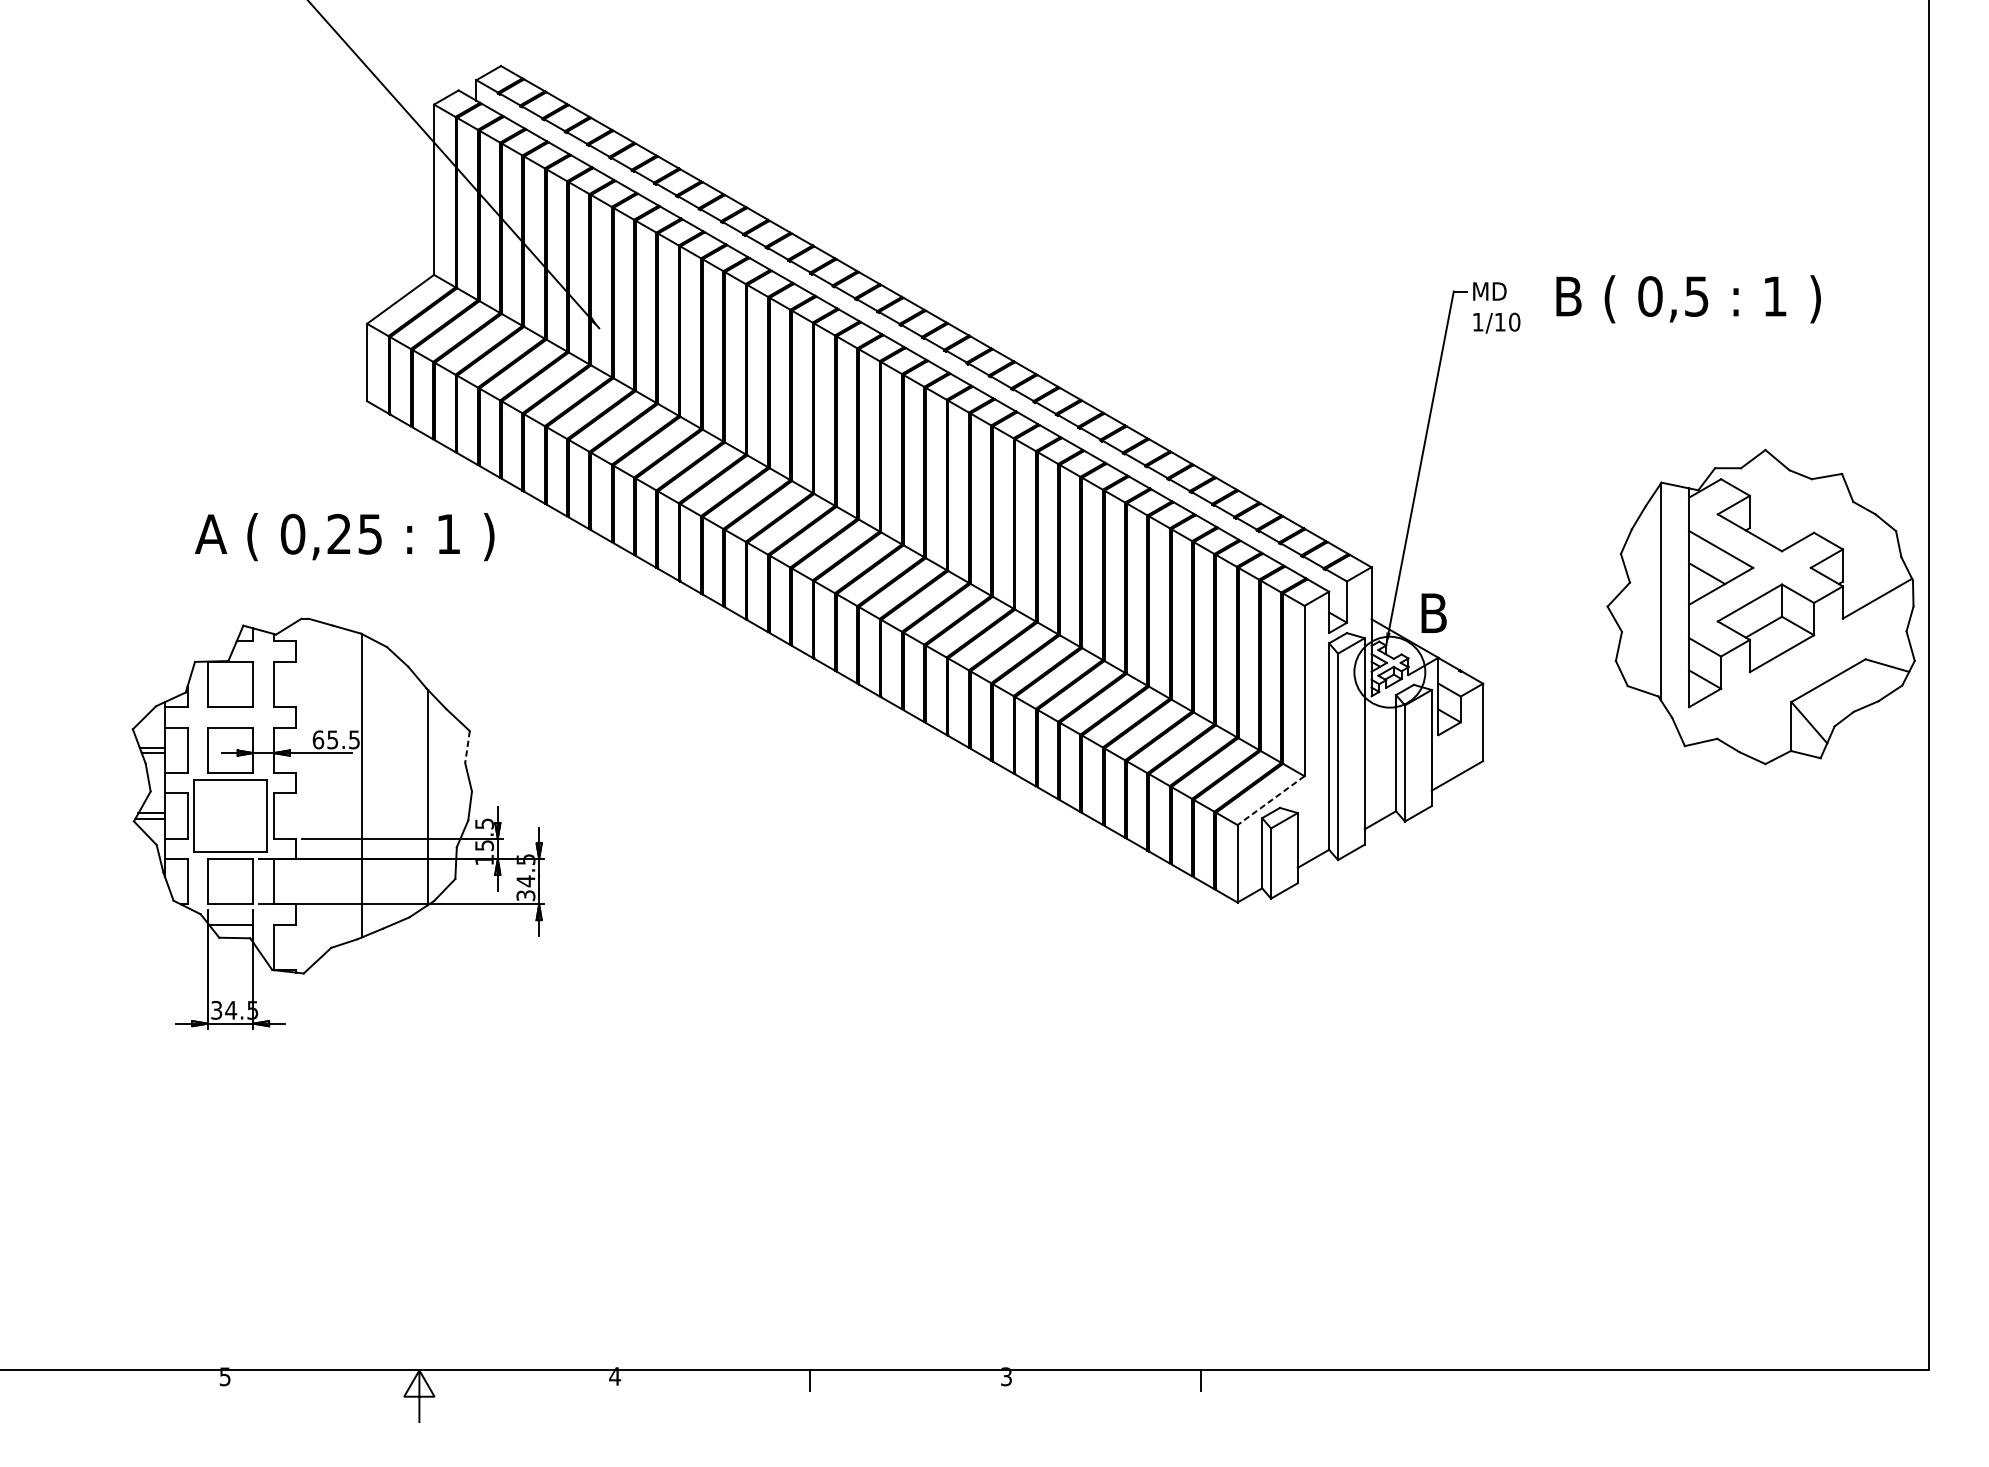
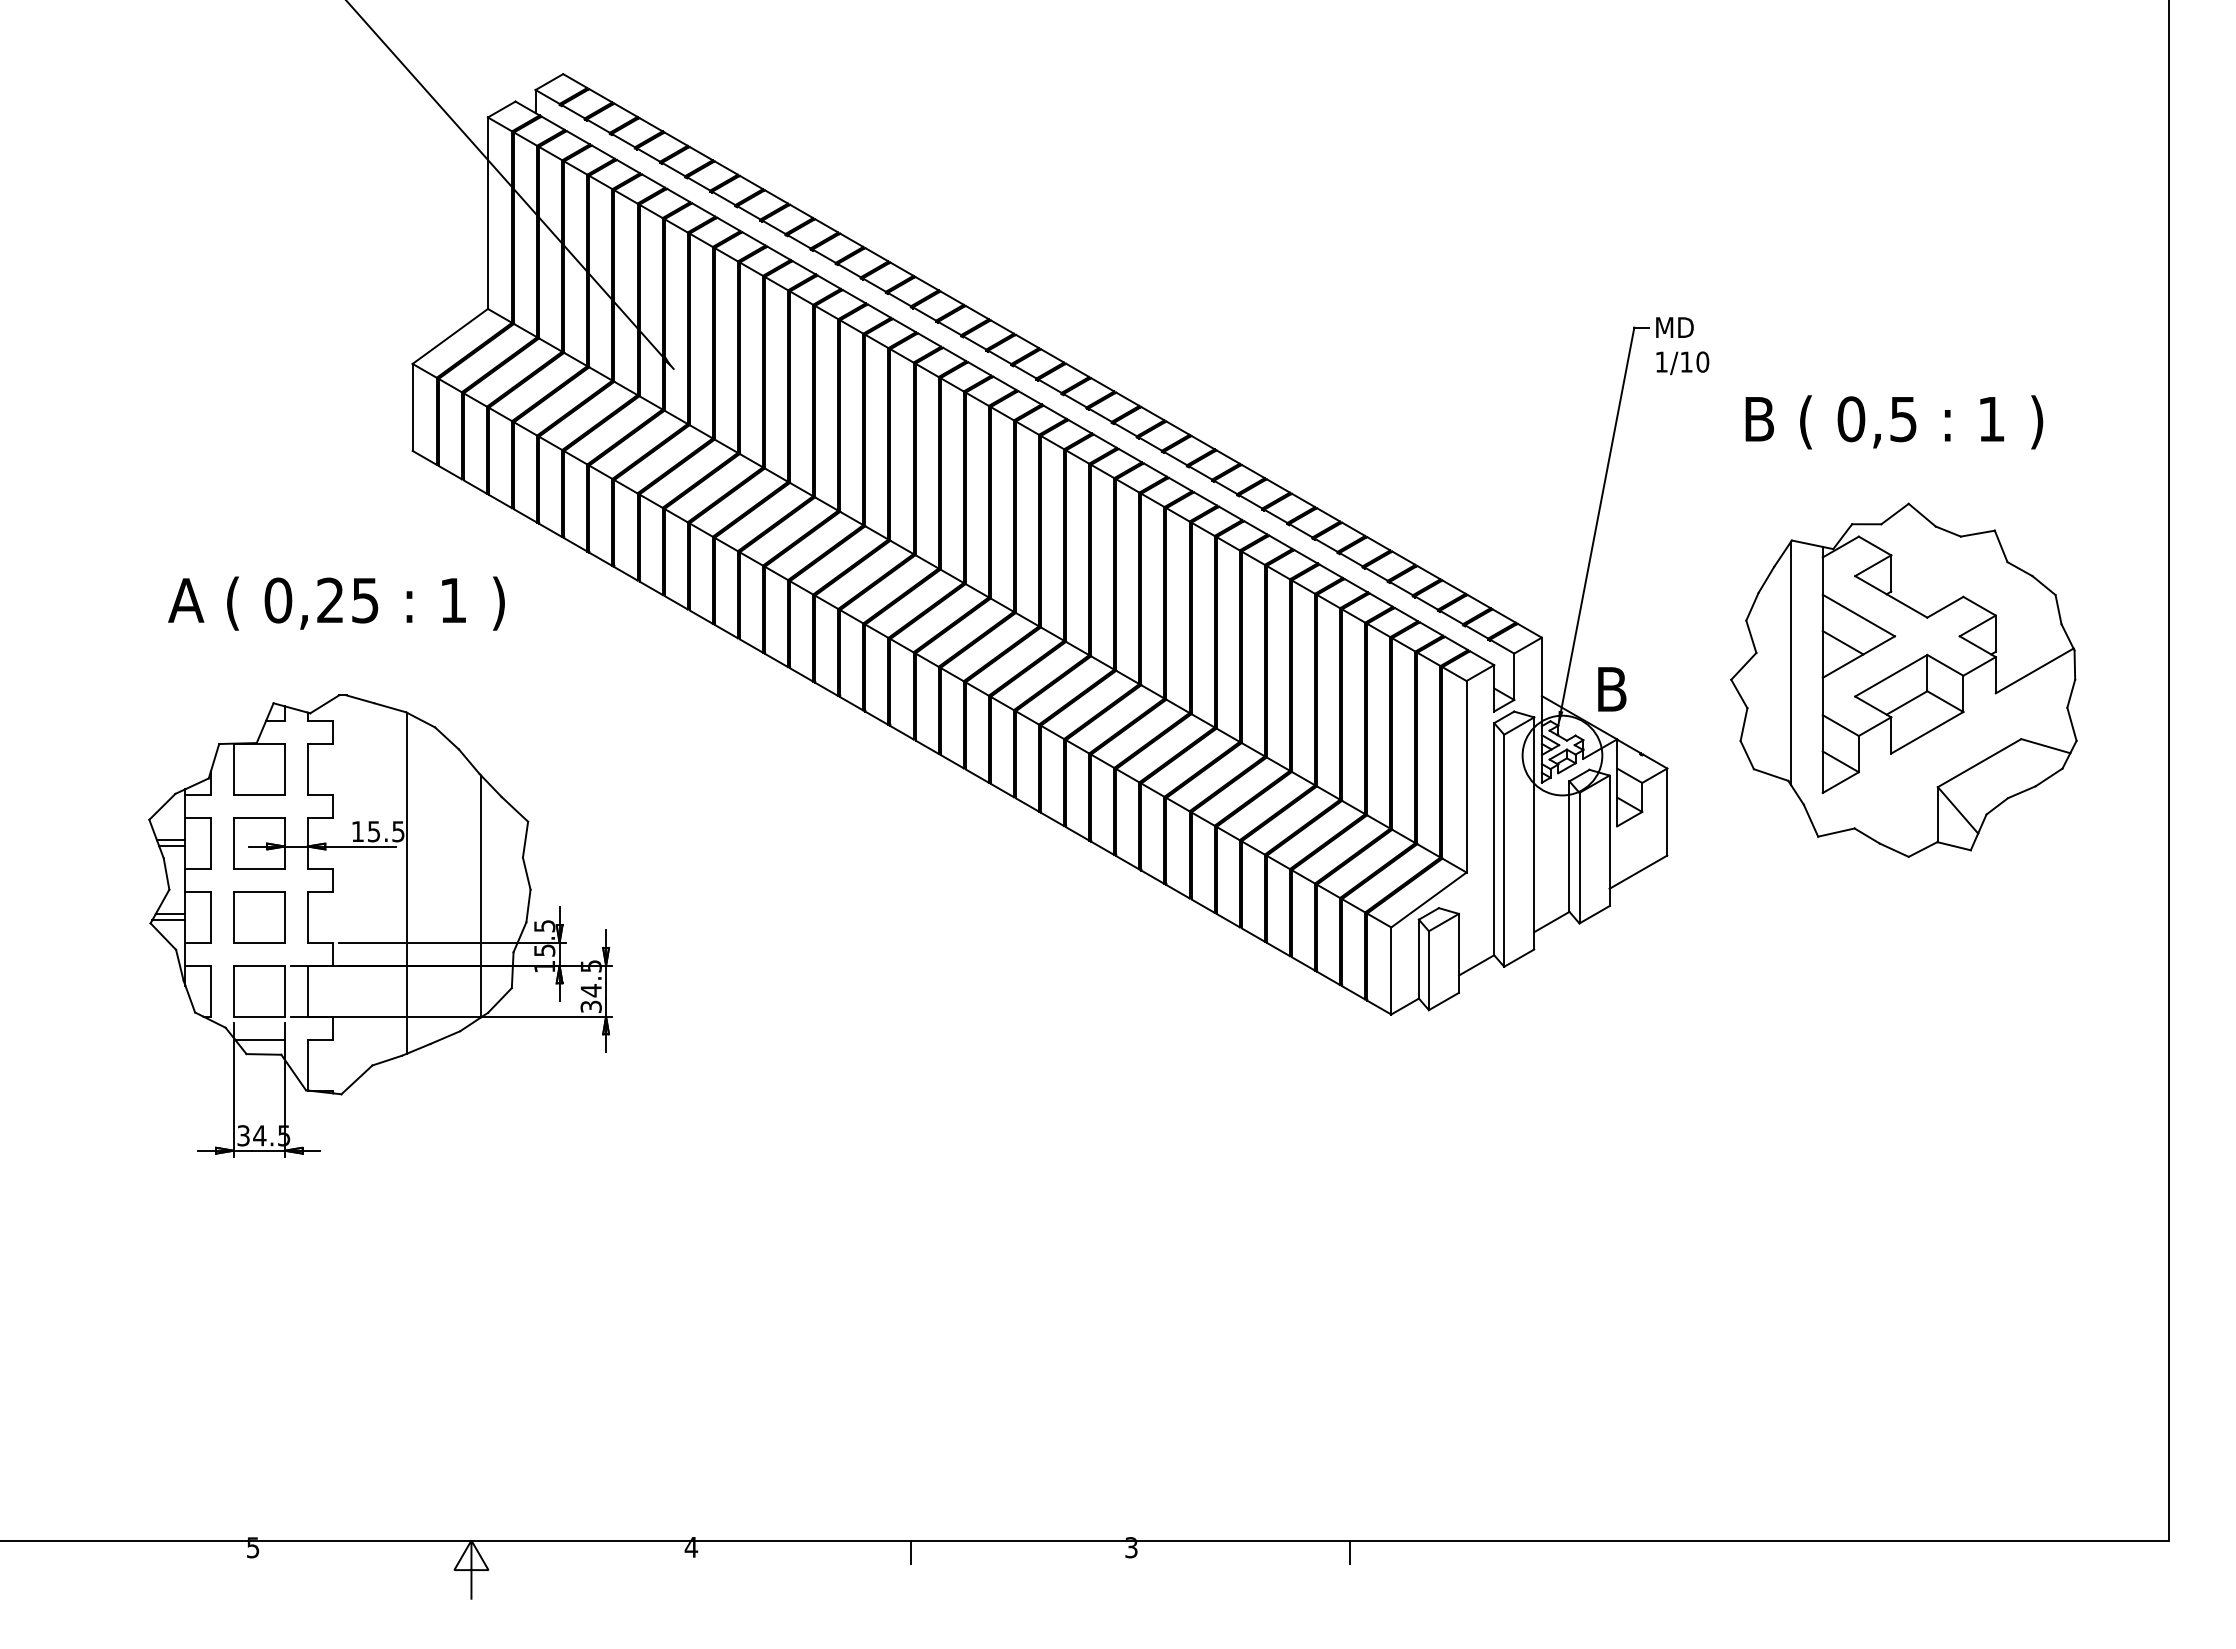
text: (1688, 299) -> (1894, 422), moved
text: (344, 536) -> (336, 603), moved
part: (1760, 606) -> (1903, 679), moved
text: (318, 739) -> (357, 831), 65.5 -> 15.5
line: (467, 747) -> (525, 840), dashed -> solid
line: (1270, 801) -> (1428, 900), dashed -> solid
part: (230, 816) -> (259, 917), size x0.62

